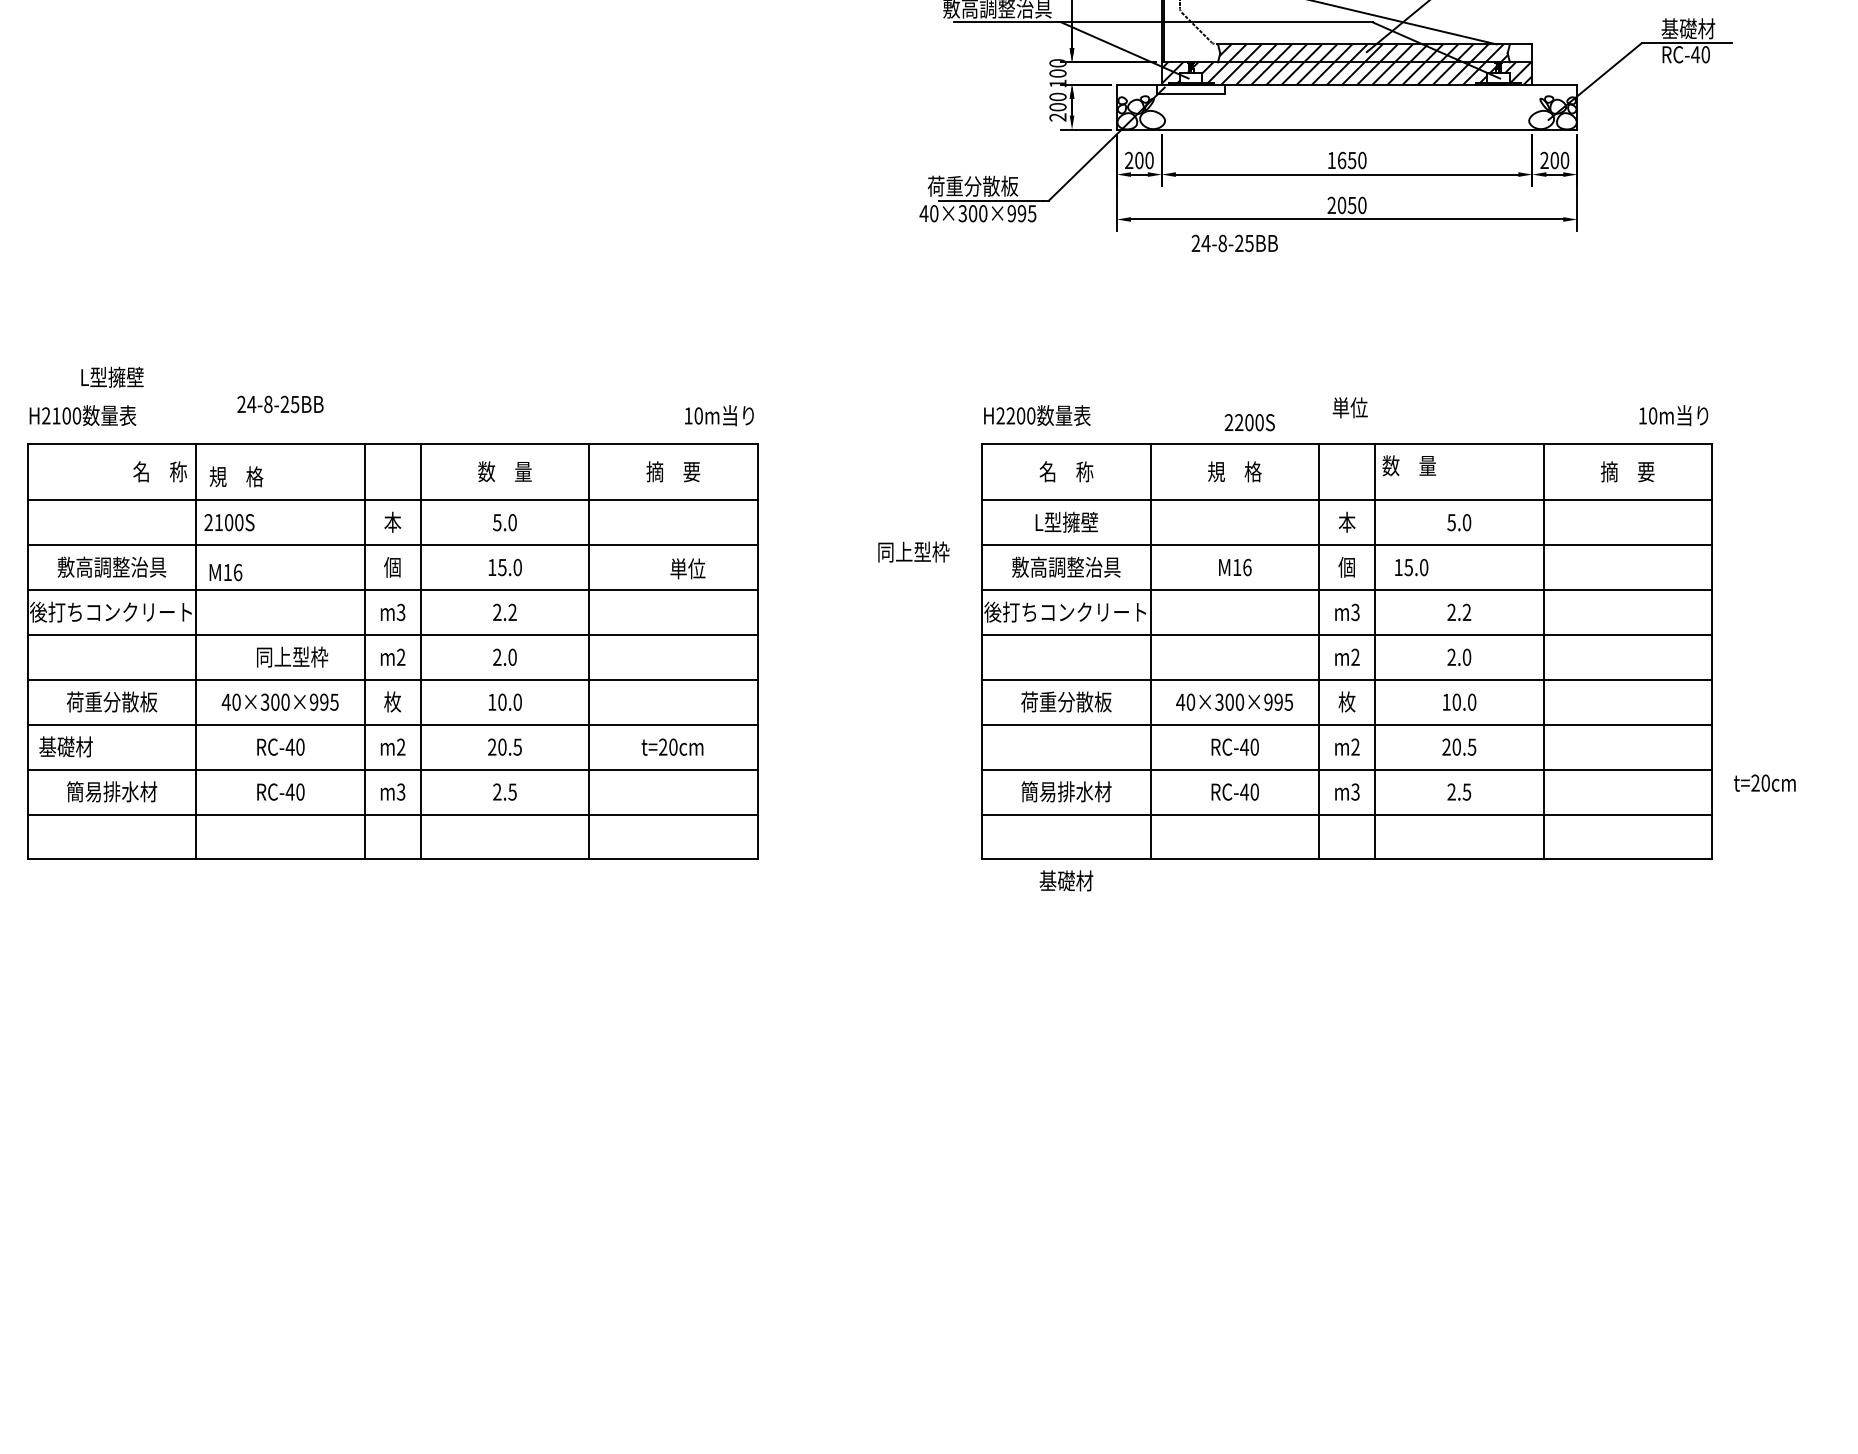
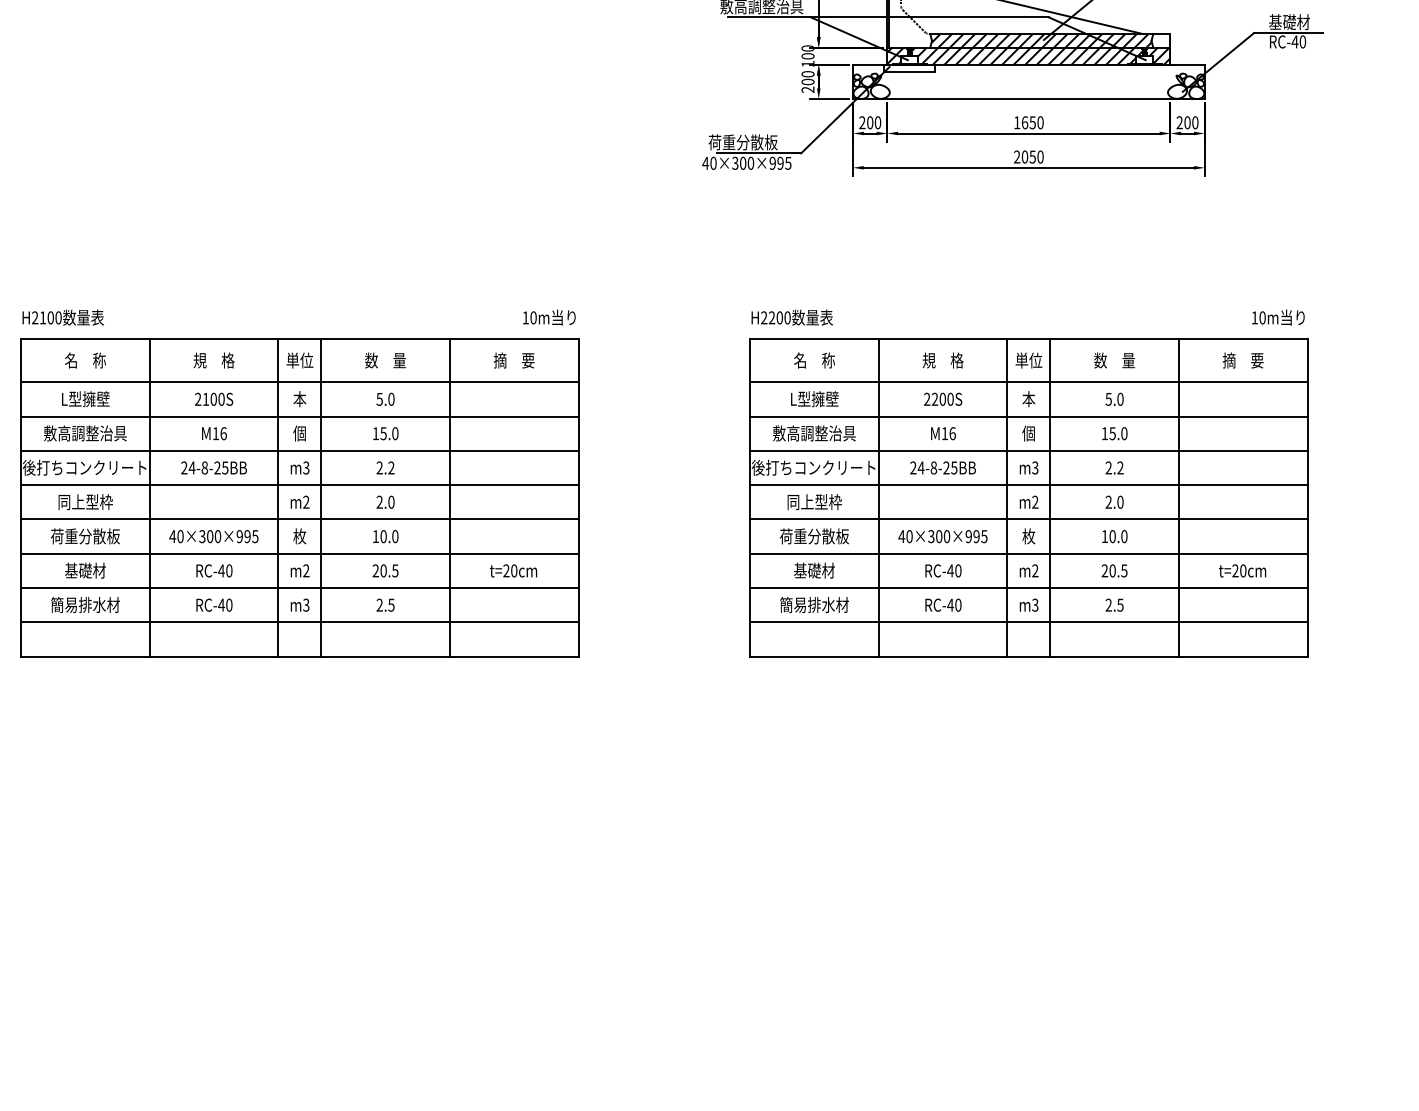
text: (1234, 243) -> (942, 468), moved
text: (112, 376) -> (85, 398), moved
text: (280, 404) -> (214, 468), moved
text: (1349, 407) -> (1028, 360), moved
text: (1249, 422) -> (942, 399), moved
text: (1409, 465) -> (1114, 360), moved
text: (159, 471) -> (85, 360), moved
text: (236, 476) -> (214, 360), moved
text: (229, 522) -> (214, 399), moved
text: (913, 551) -> (814, 501), moved
text: (1411, 567) -> (1114, 433), moved
text: (687, 568) -> (299, 360), moved
text: (225, 572) -> (214, 433), moved
text: (292, 656) -> (85, 501), moved
text: (65, 746) -> (85, 570), moved
text: (1764, 782) -> (1242, 570), moved
text: (1066, 880) -> (814, 570), moved

